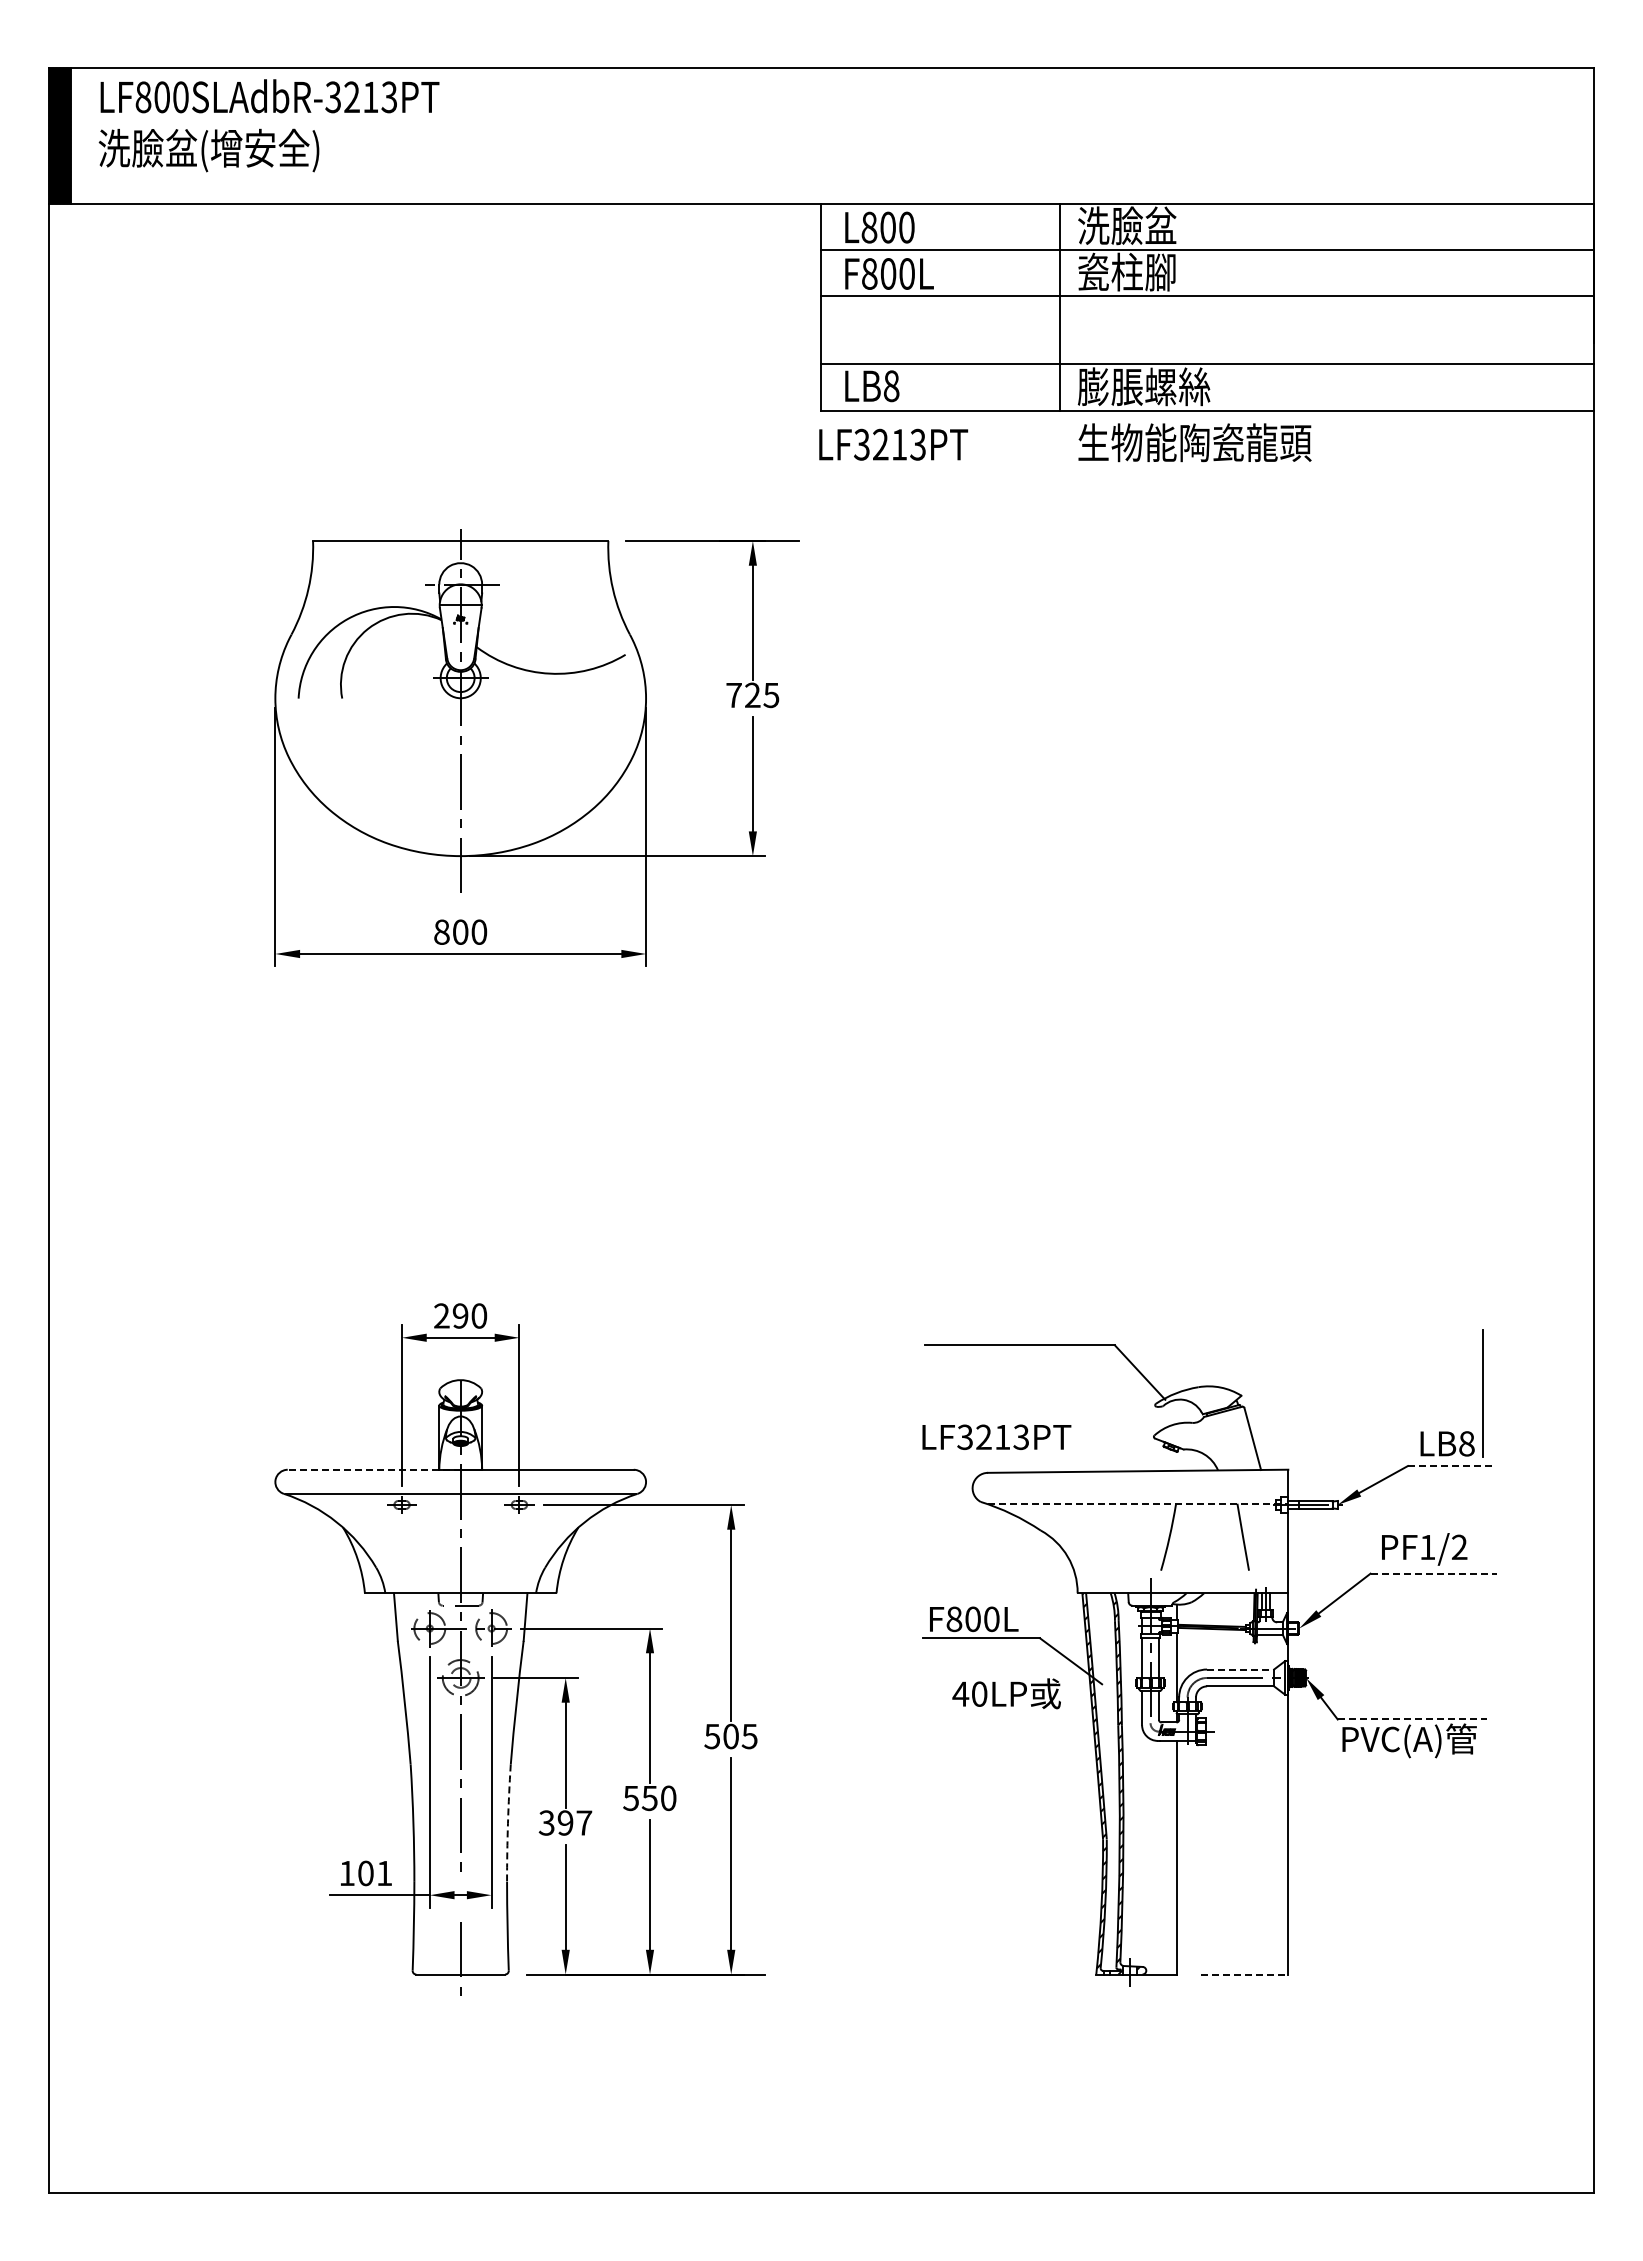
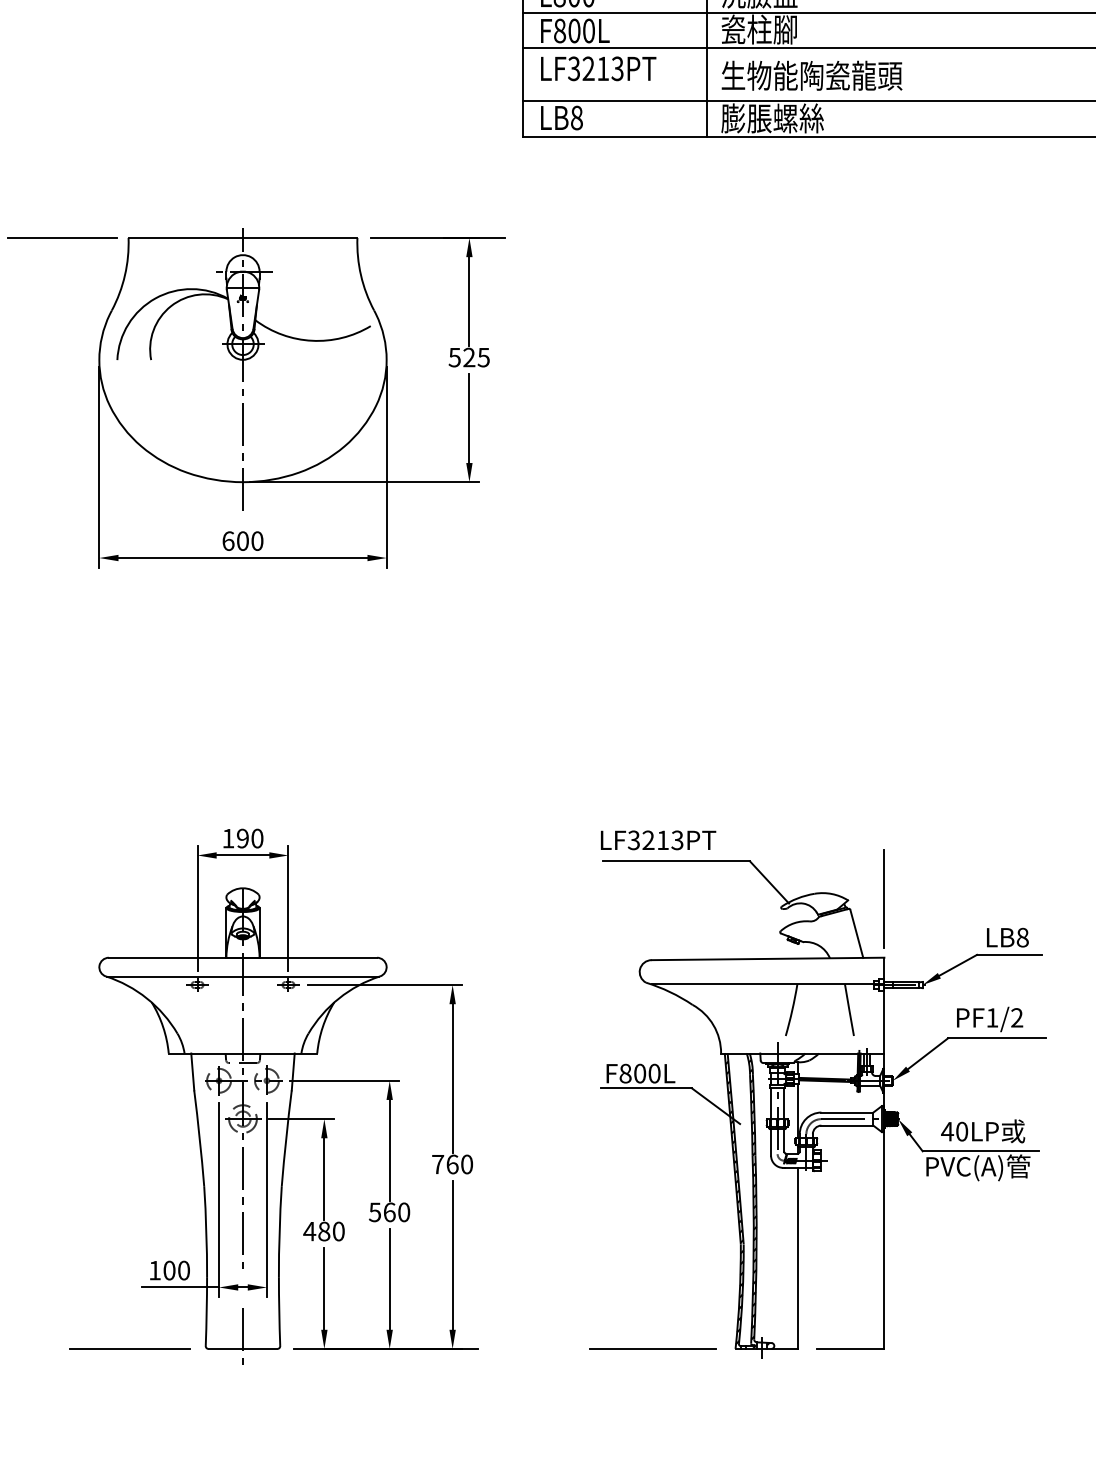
text: (1194, 442) -> (811, 75), moved
text: (893, 444) -> (598, 68), moved
line: (227, 541) -> (62, 238), added
text: (733, 695) -> (454, 357), 725 -> 525
text: (441, 931) -> (228, 540), 800 -> 600
text: (441, 1315) -> (228, 838), 290 -> 190
line: (1482, 1393) -> (883, 898), moved
text: (996, 1436) -> (658, 839), moved
line: (1450, 1466) -> (1010, 955), dashed -> solid
line: (373, 1469) -> (175, 957), dashed -> solid
line: (1138, 1503) -> (768, 983), dashed -> solid
line: (1434, 1573) -> (997, 1038), dashed -> solid
line: (1240, 1669) -> (847, 1112), dashed -> solid
text: (1006, 1693) -> (982, 1131), moved
line: (1412, 1719) -> (980, 1151), dashed -> solid
text: (730, 1736) -> (452, 1164), 505 -> 760
text: (649, 1798) -> (389, 1212), 550 -> 560
text: (565, 1822) -> (324, 1231), 397 -> 480
arc: (507, 1823) -> (279, 1231), dashed -> solid
text: (384, 1873) -> (183, 1270), 101 -> 100
line: (314, 1974) -> (129, 1348), added
line: (990, 1974) -> (653, 1348), added
line: (1245, 1974) -> (851, 1348), dashed -> solid

